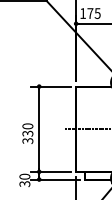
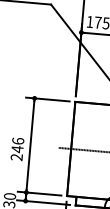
text: (27, 133) -> (17, 149), 330 -> 246

